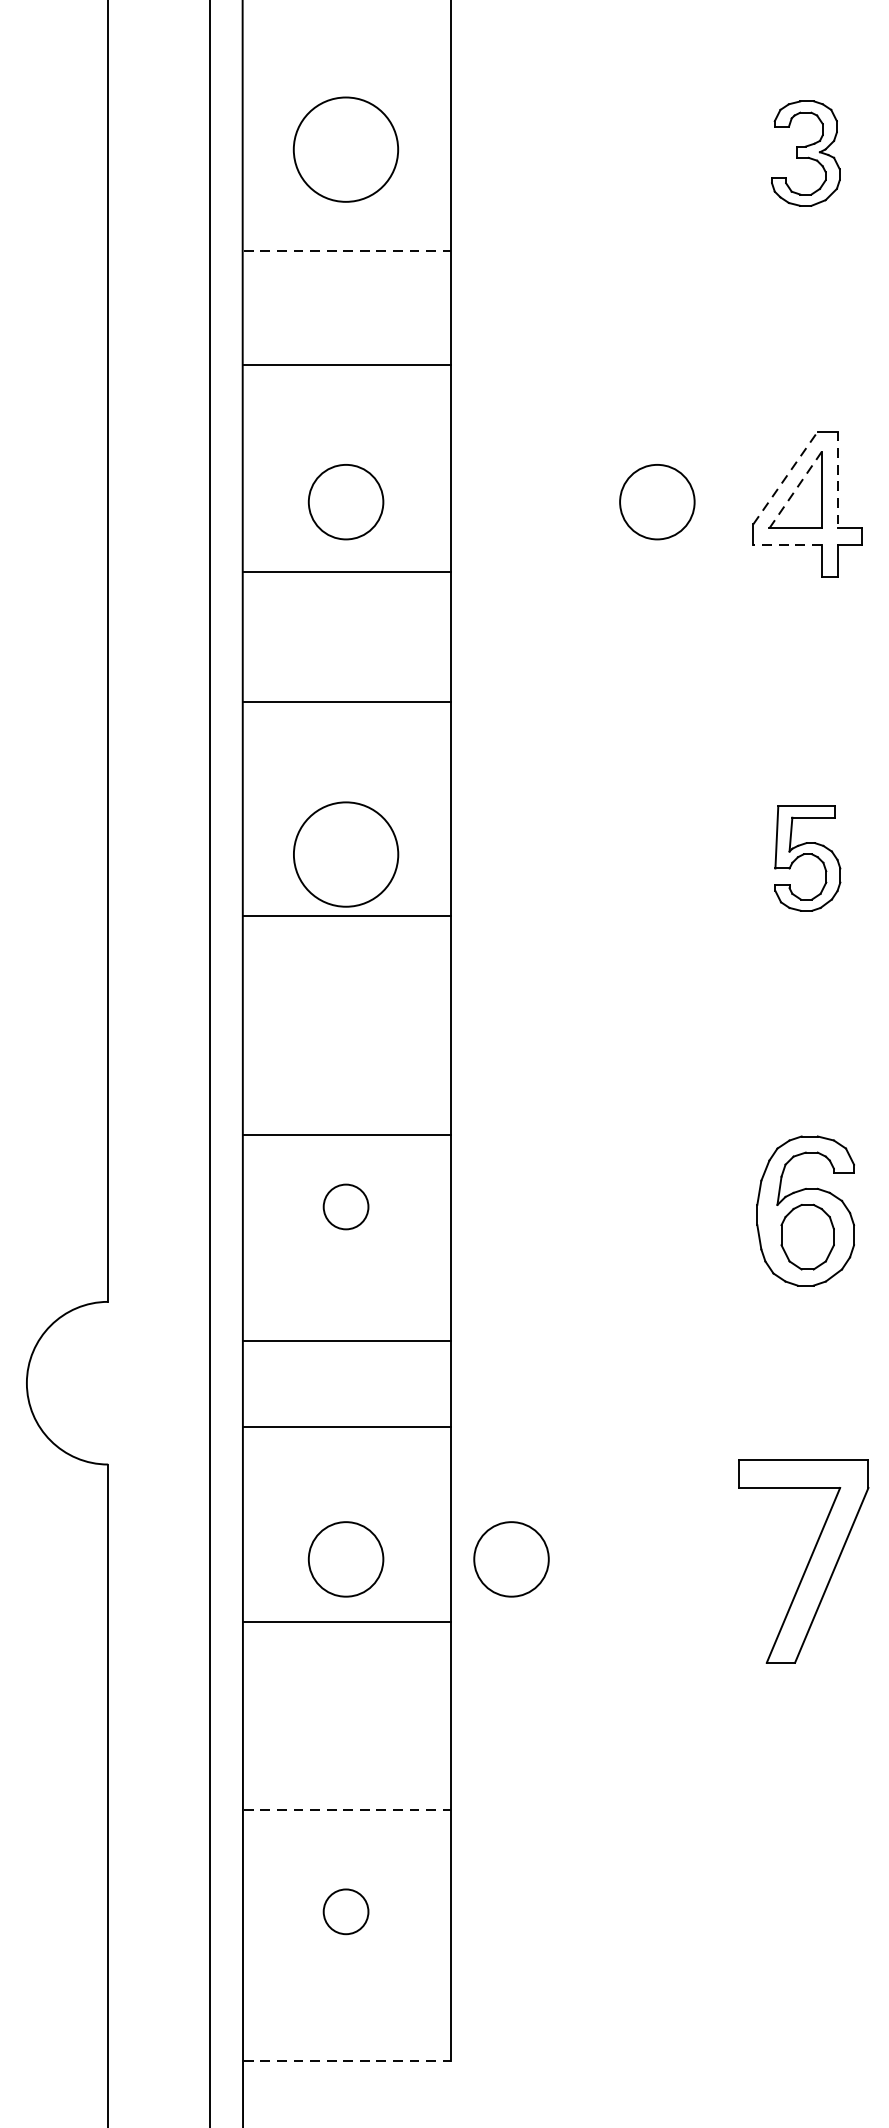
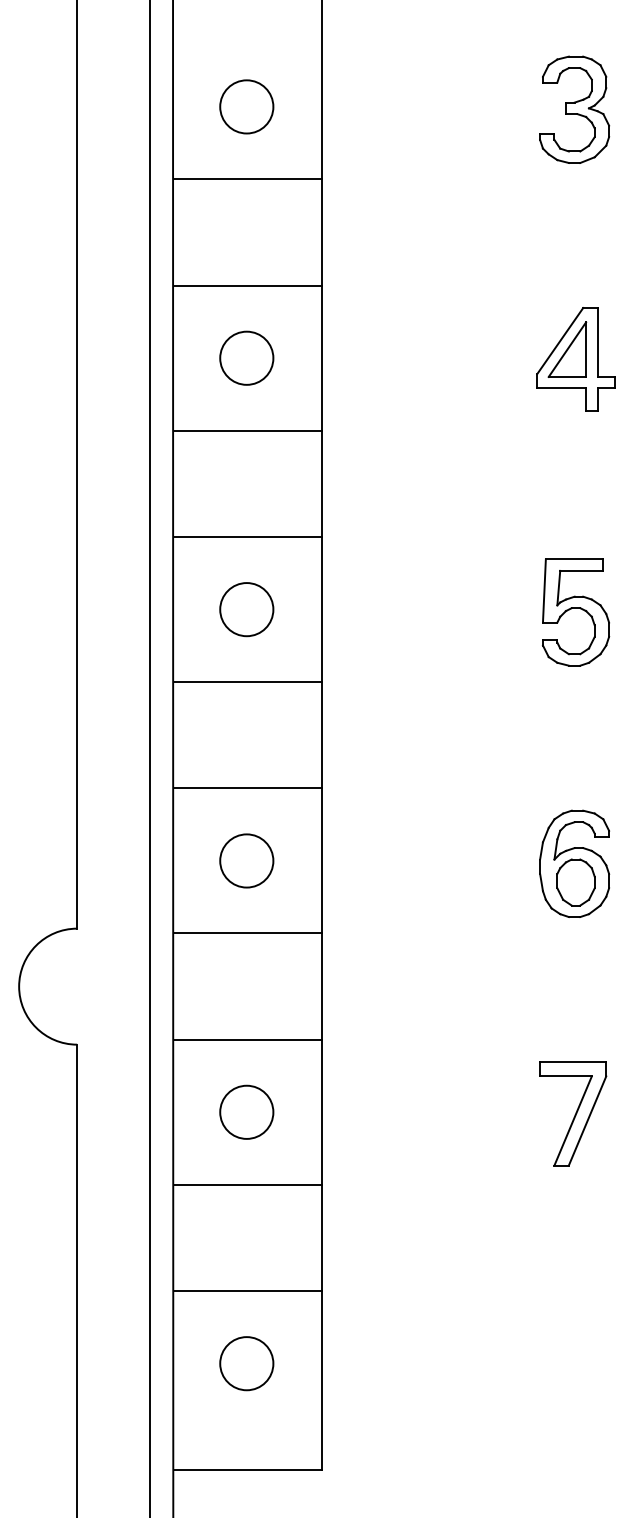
circle: (345, 149) -> (246, 106), size x0.71
part: (805, 153) -> (574, 109), size x1.43
line: (347, 251) -> (247, 179), dashed -> solid
line: (347, 365) -> (247, 285), moved
line: (785, 477) -> (560, 340), dashed -> solid
line: (837, 481) -> (597, 343), dashed -> solid
line: (795, 491) -> (567, 350), dashed -> solid
circle: (656, 501) -> (468, 357), removed
line: (787, 544) -> (561, 388), dashed -> solid
line: (347, 571) -> (247, 430), moved
line: (347, 702) -> (247, 537), moved
circle: (345, 854) -> (246, 609), size x0.71
part: (808, 858) -> (576, 612), size x1.43
line: (347, 916) -> (247, 682), moved
line: (347, 1134) -> (247, 788), moved
circle: (345, 1206) -> (246, 860), size x1.67
line: (347, 1340) -> (247, 933), moved
line: (347, 1426) -> (247, 1039), moved
circle: (511, 1558) -> (364, 1111), removed
part: (804, 1561) -> (573, 1113), size x0.71
line: (347, 1621) -> (247, 1184), moved
line: (347, 1810) -> (247, 1291), dashed -> solid
circle: (345, 1911) -> (246, 1363), size x1.67
line: (347, 2061) -> (247, 1470), dashed -> solid

